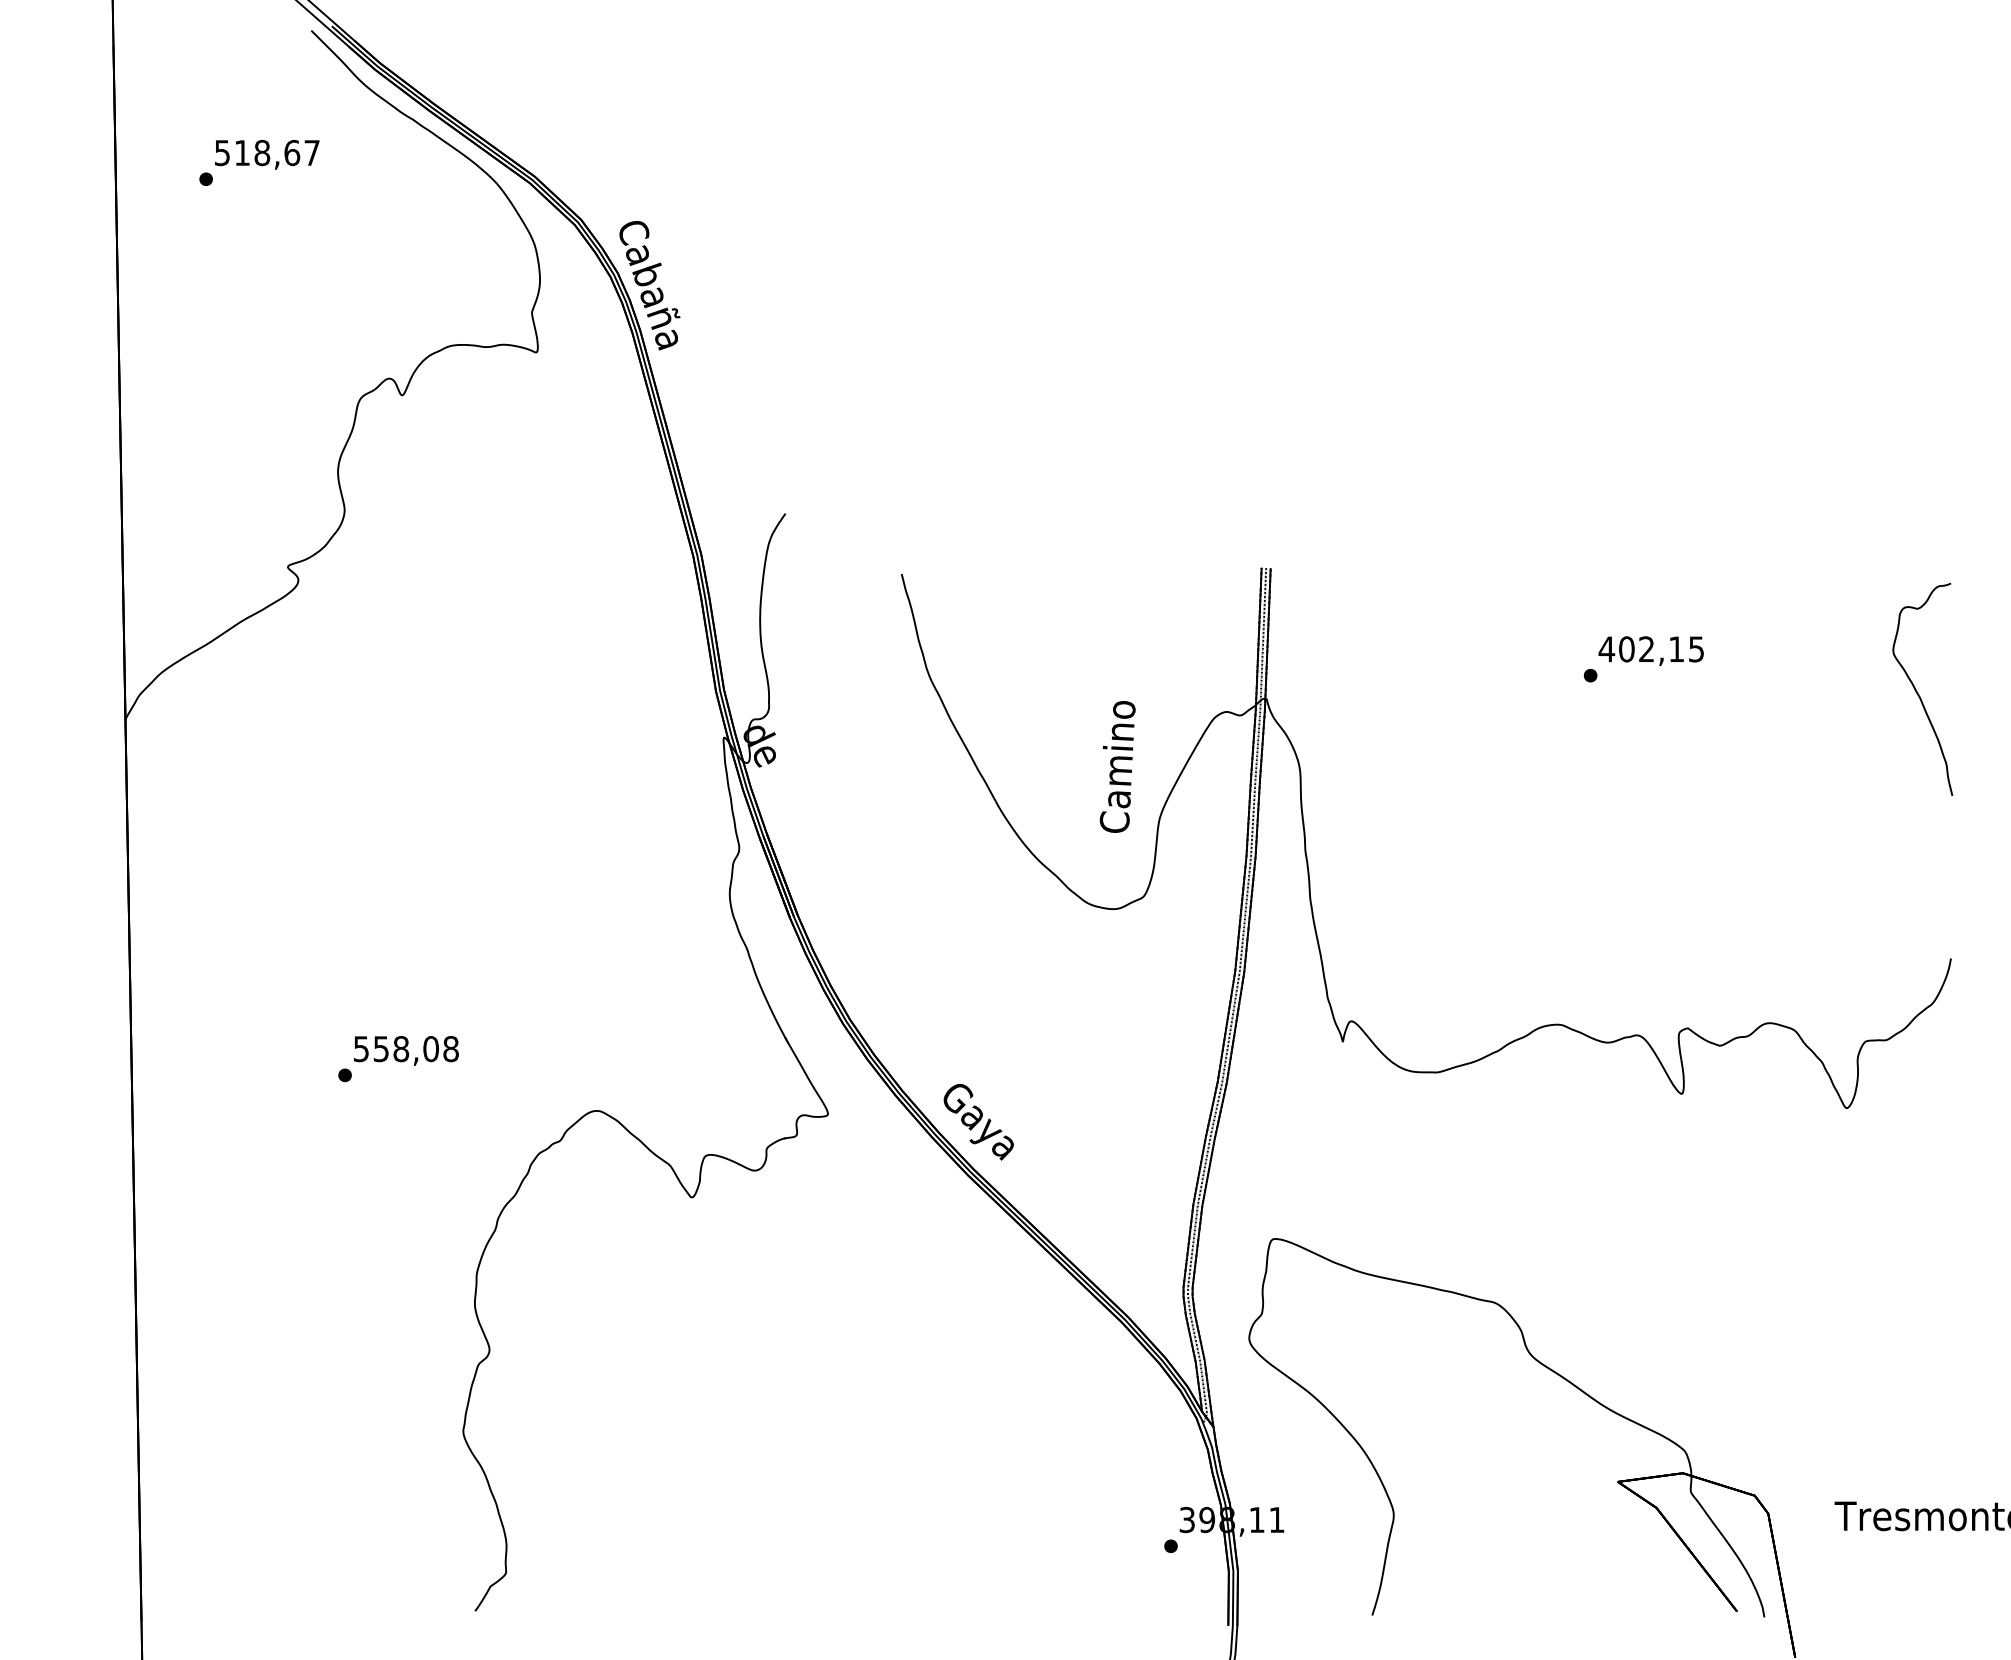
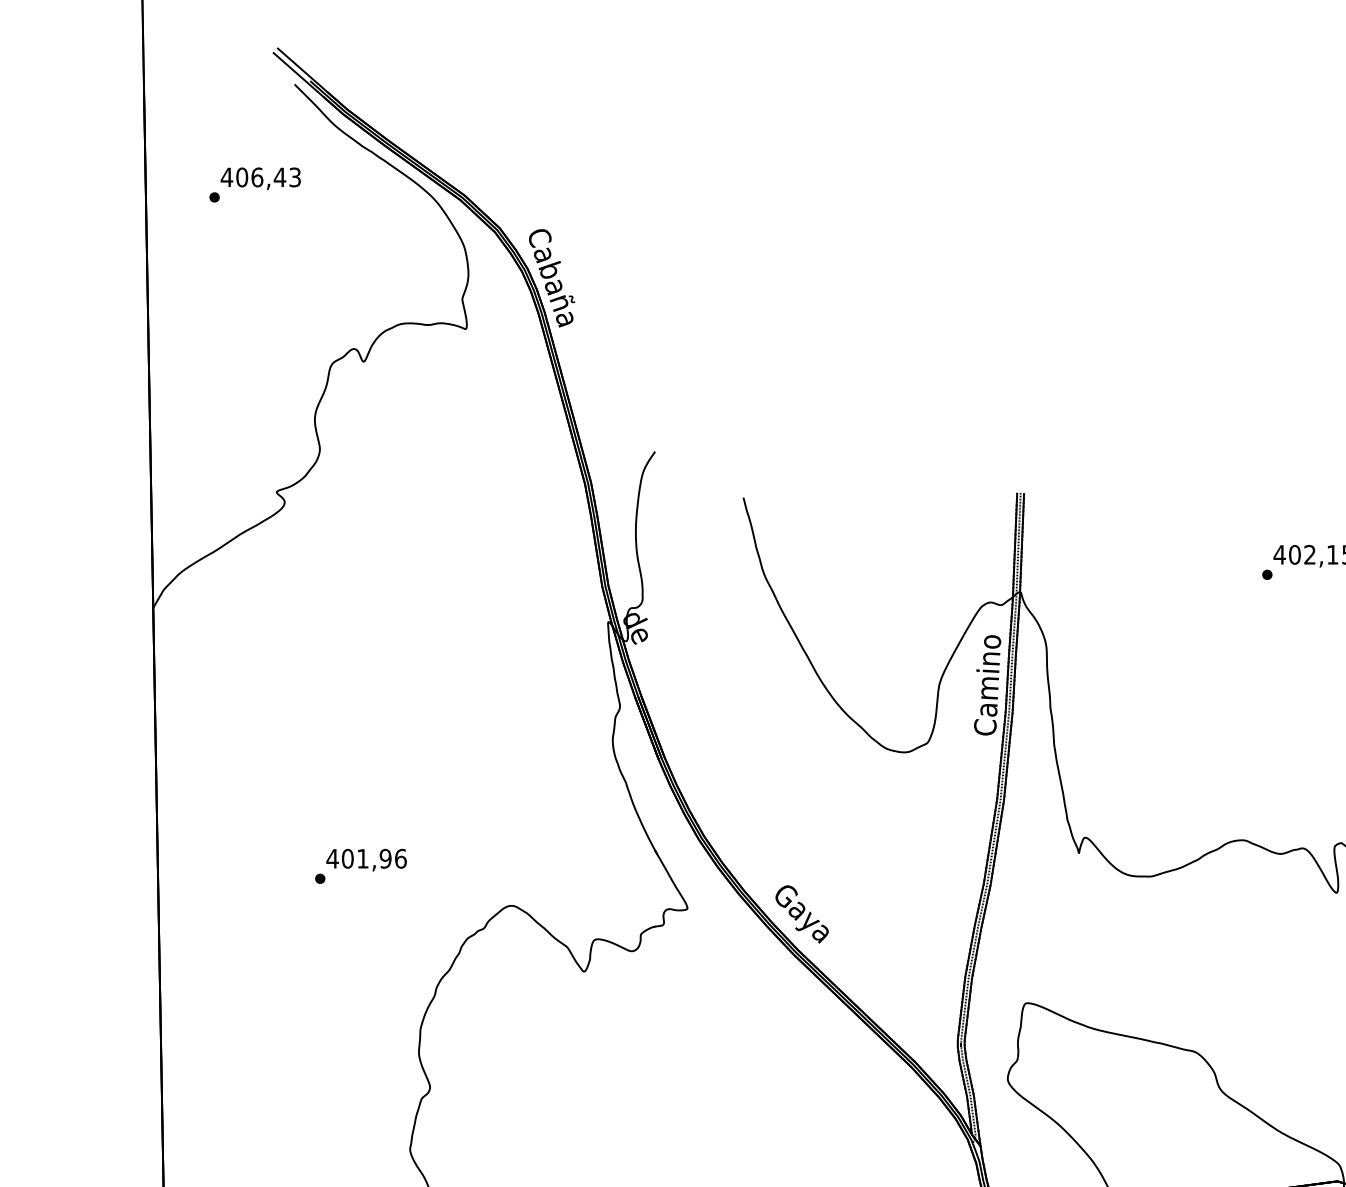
text: (266, 152) -> (260, 177), 518,67 -> 406,43
text: (1117, 766) -> (987, 685), moved
text: (406, 1049) -> (366, 859), 558,08 -> 401,96

